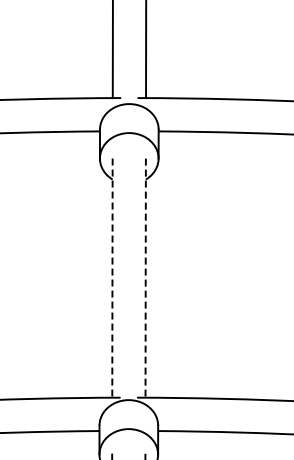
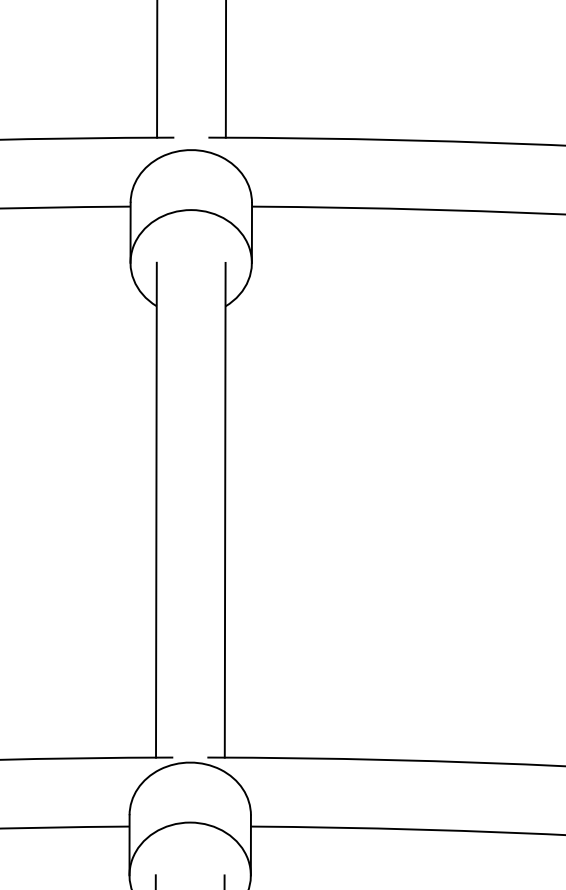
line: (112, 278) -> (156, 510), dashed -> solid
line: (145, 278) -> (224, 510), dashed -> solid

